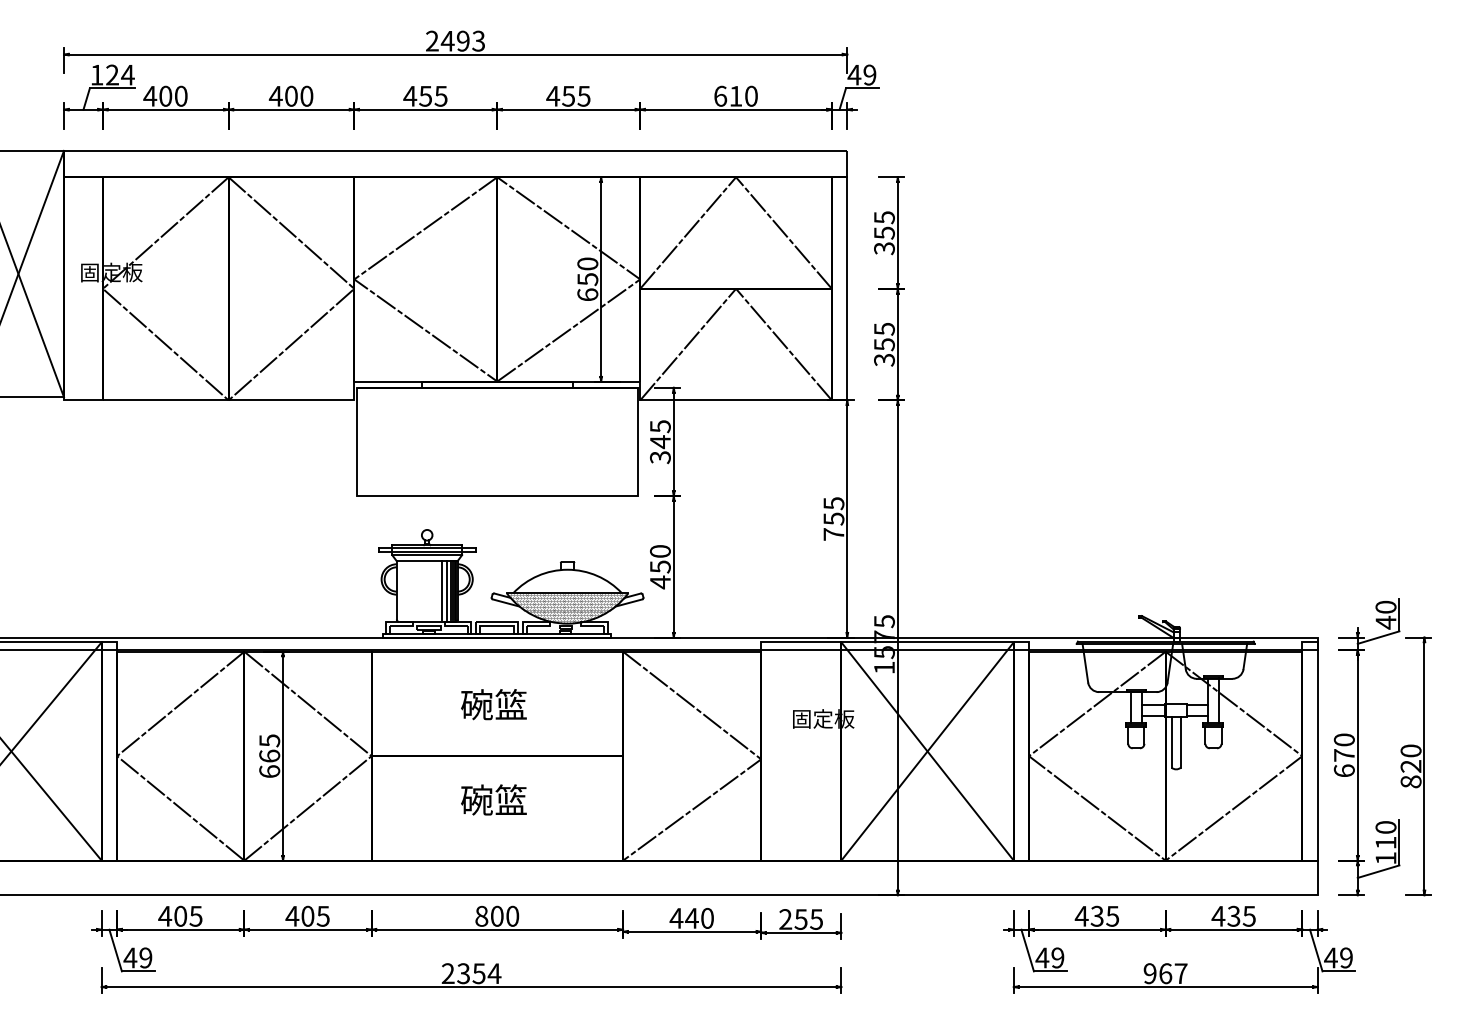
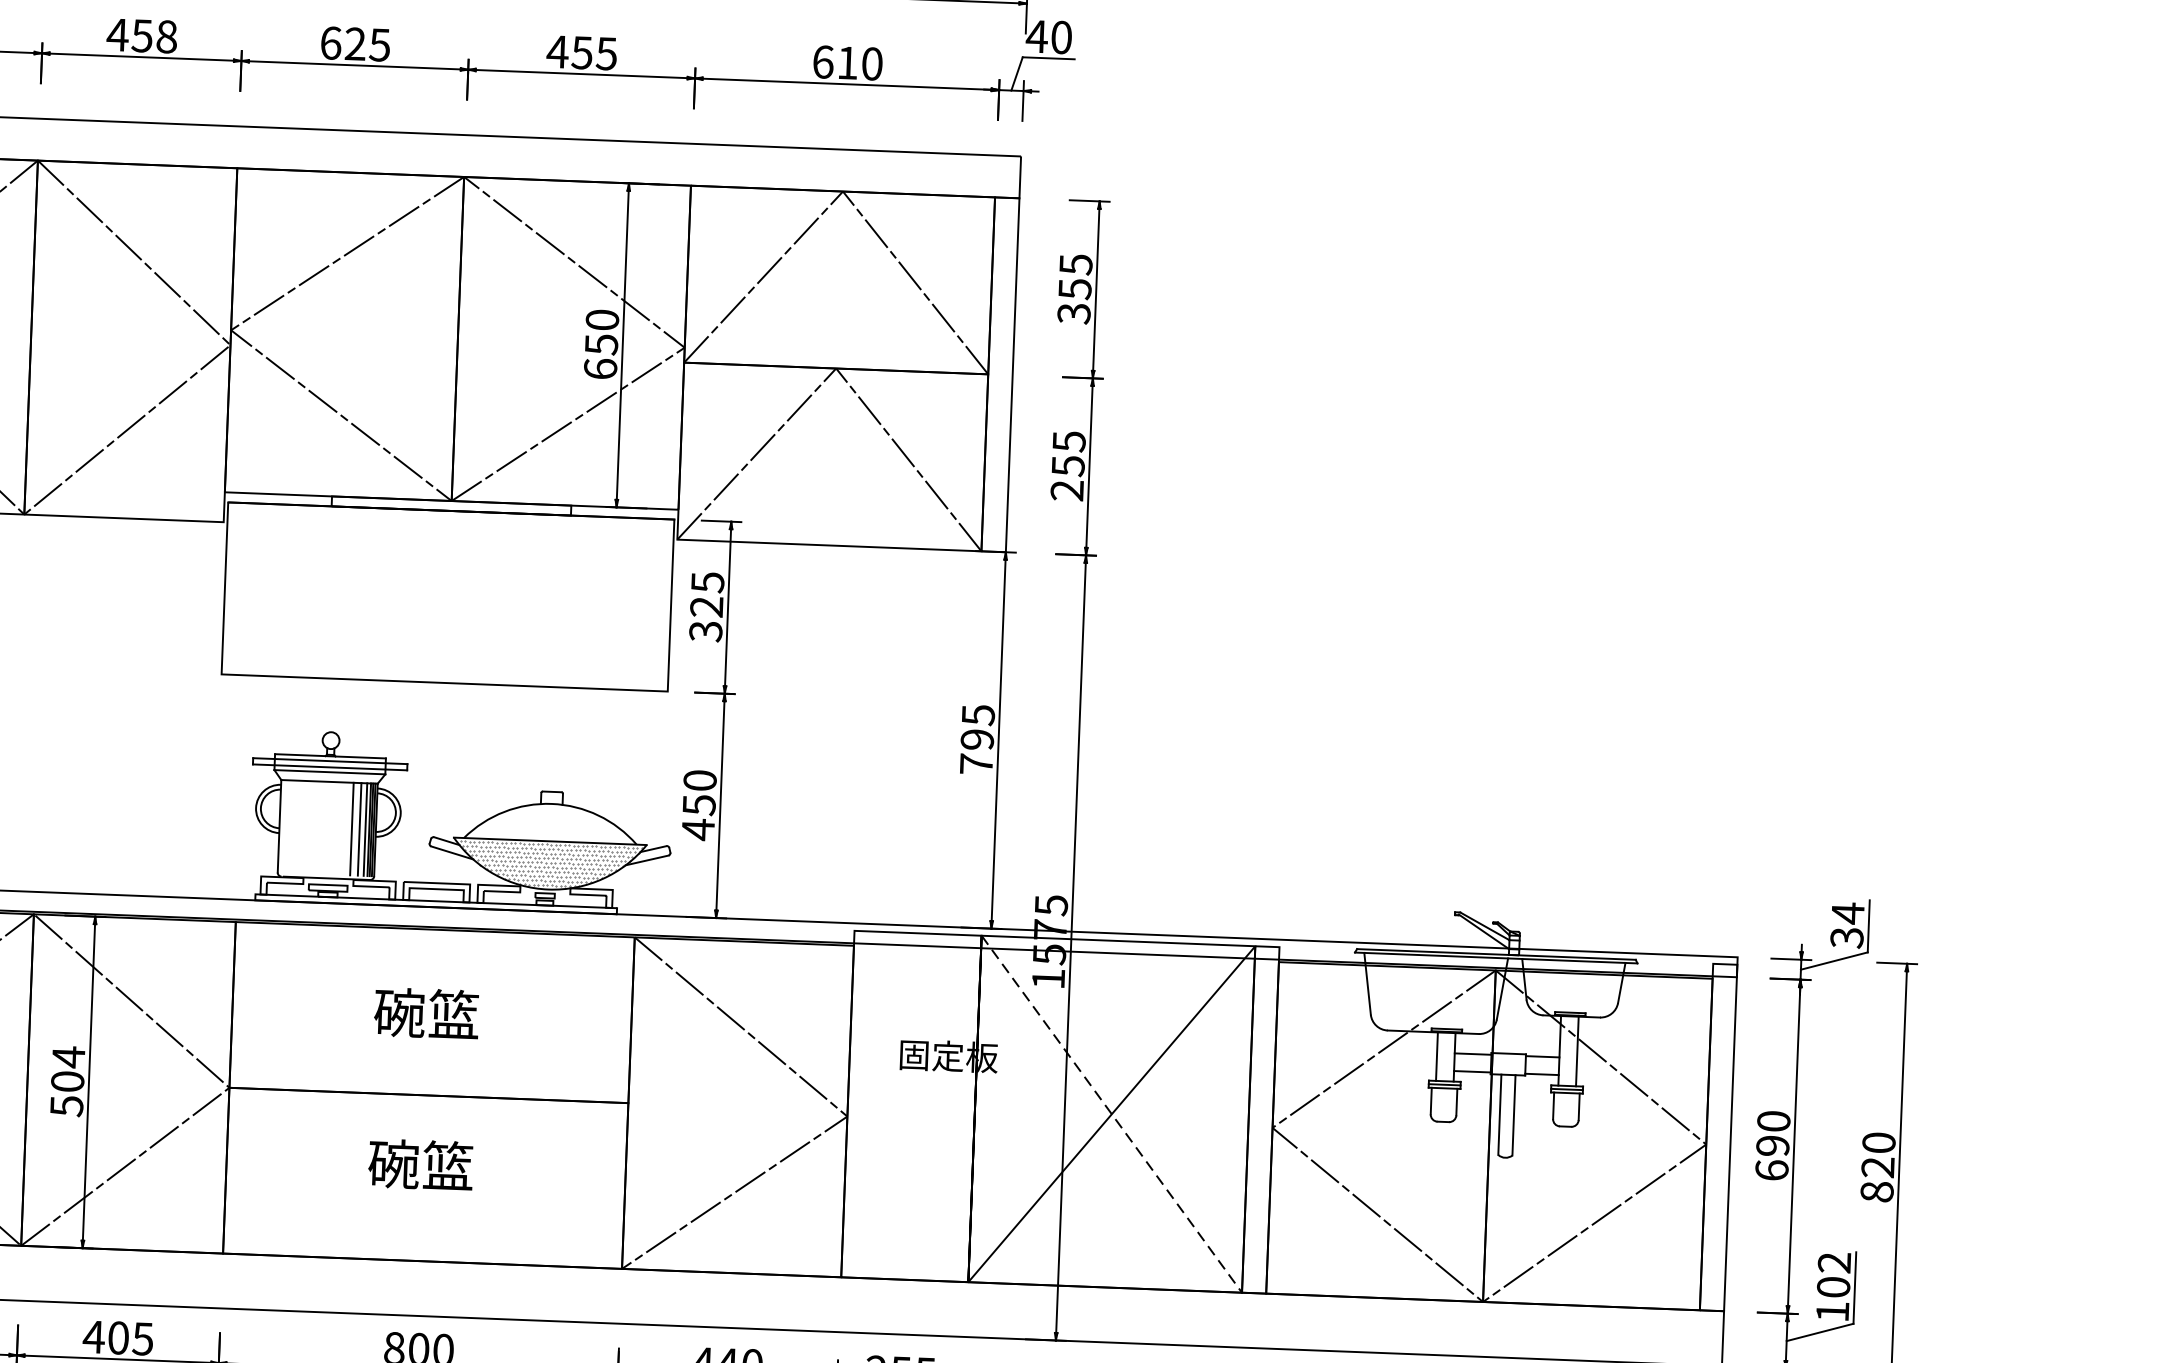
text: (869, 74) -> (1060, 36), 49 -> 40
text: (298, 95) -> (153, 35), 400 -> 458
text: (417, 95) -> (342, 42), 455 -> 625
text: (884, 359) -> (1067, 489), 355 -> 255
text: (659, 442) -> (705, 607), 345 -> 325
text: (833, 518) -> (976, 738), 755 -> 795
text: (1385, 614) -> (1846, 924), 40 -> 34
line: (927, 751) -> (1111, 1114), solid -> dashed
text: (269, 755) -> (67, 1080), 665 -> 504
text: (1343, 755) -> (1771, 1145), 670 -> 690
text: (1385, 835) -> (1833, 1275), 110 -> 102

